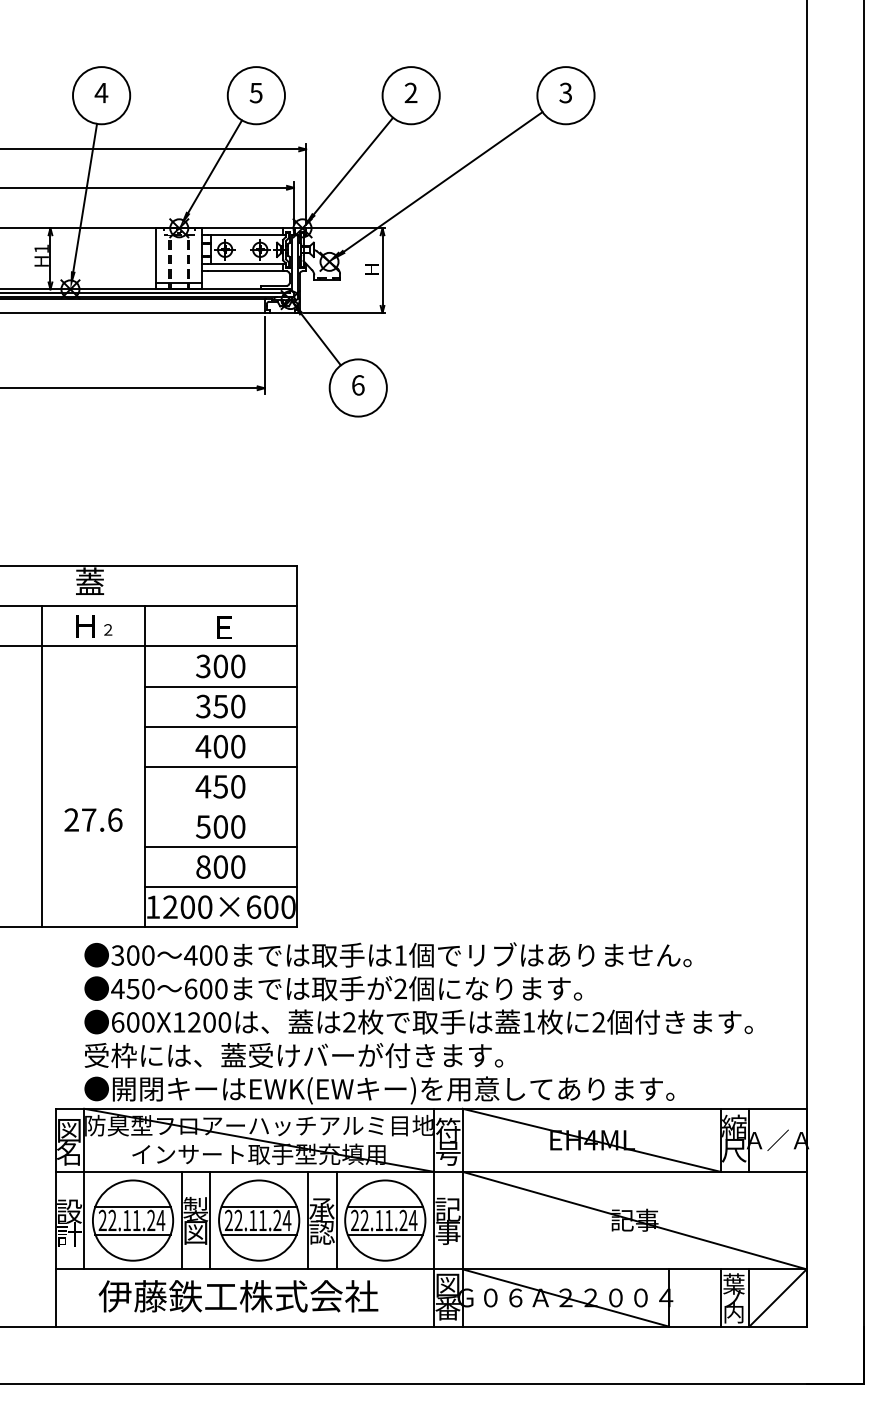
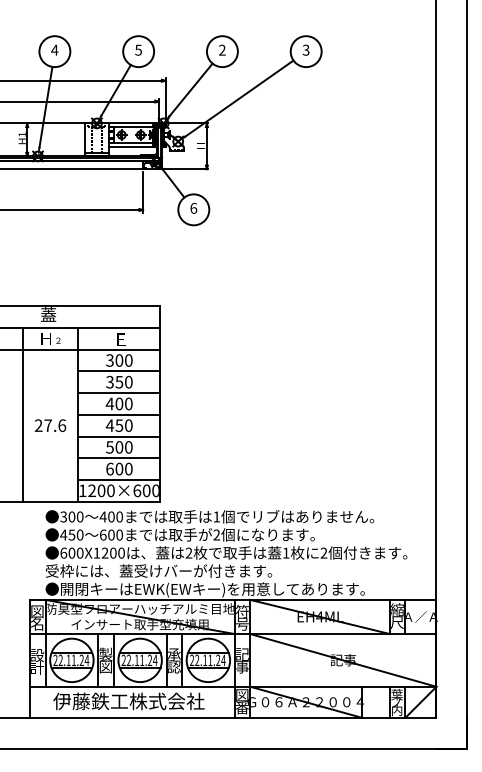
line: (220, 806) -> (119, 436), added
text: (93, 819) -> (50, 425), moved
text: (202, 865) -> (109, 468), 800 -> 600

